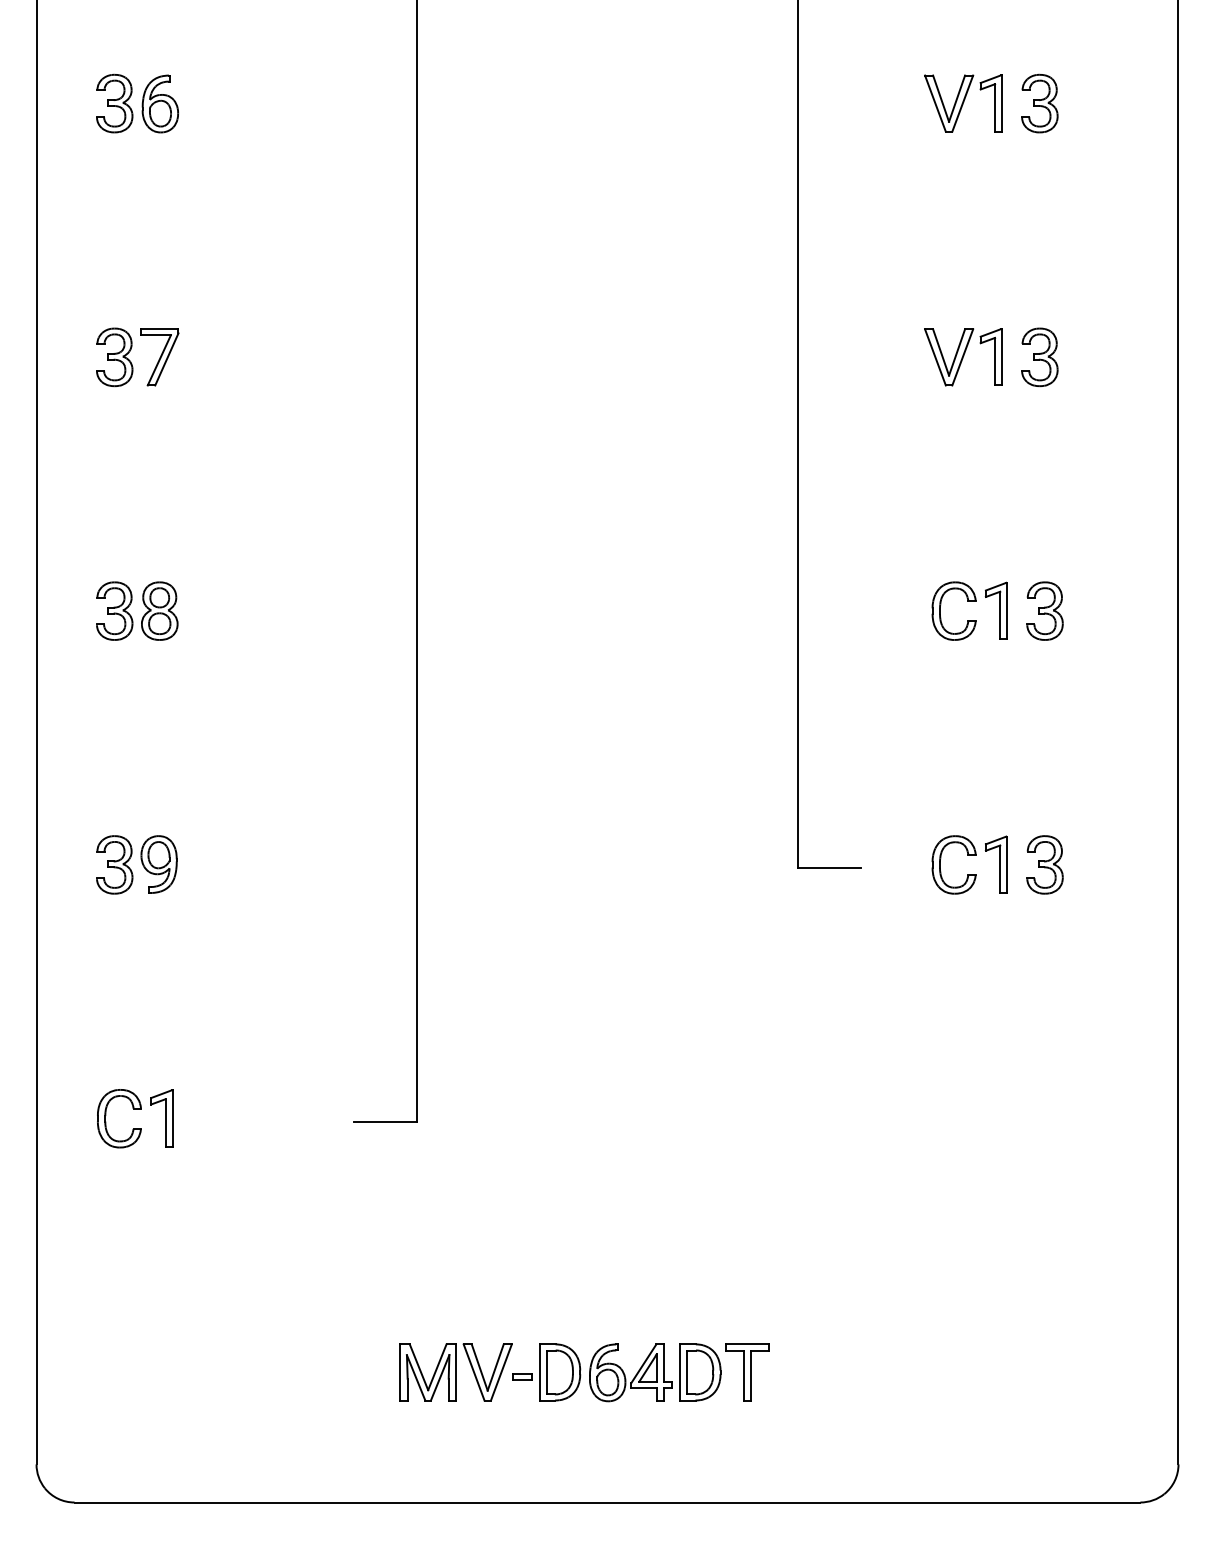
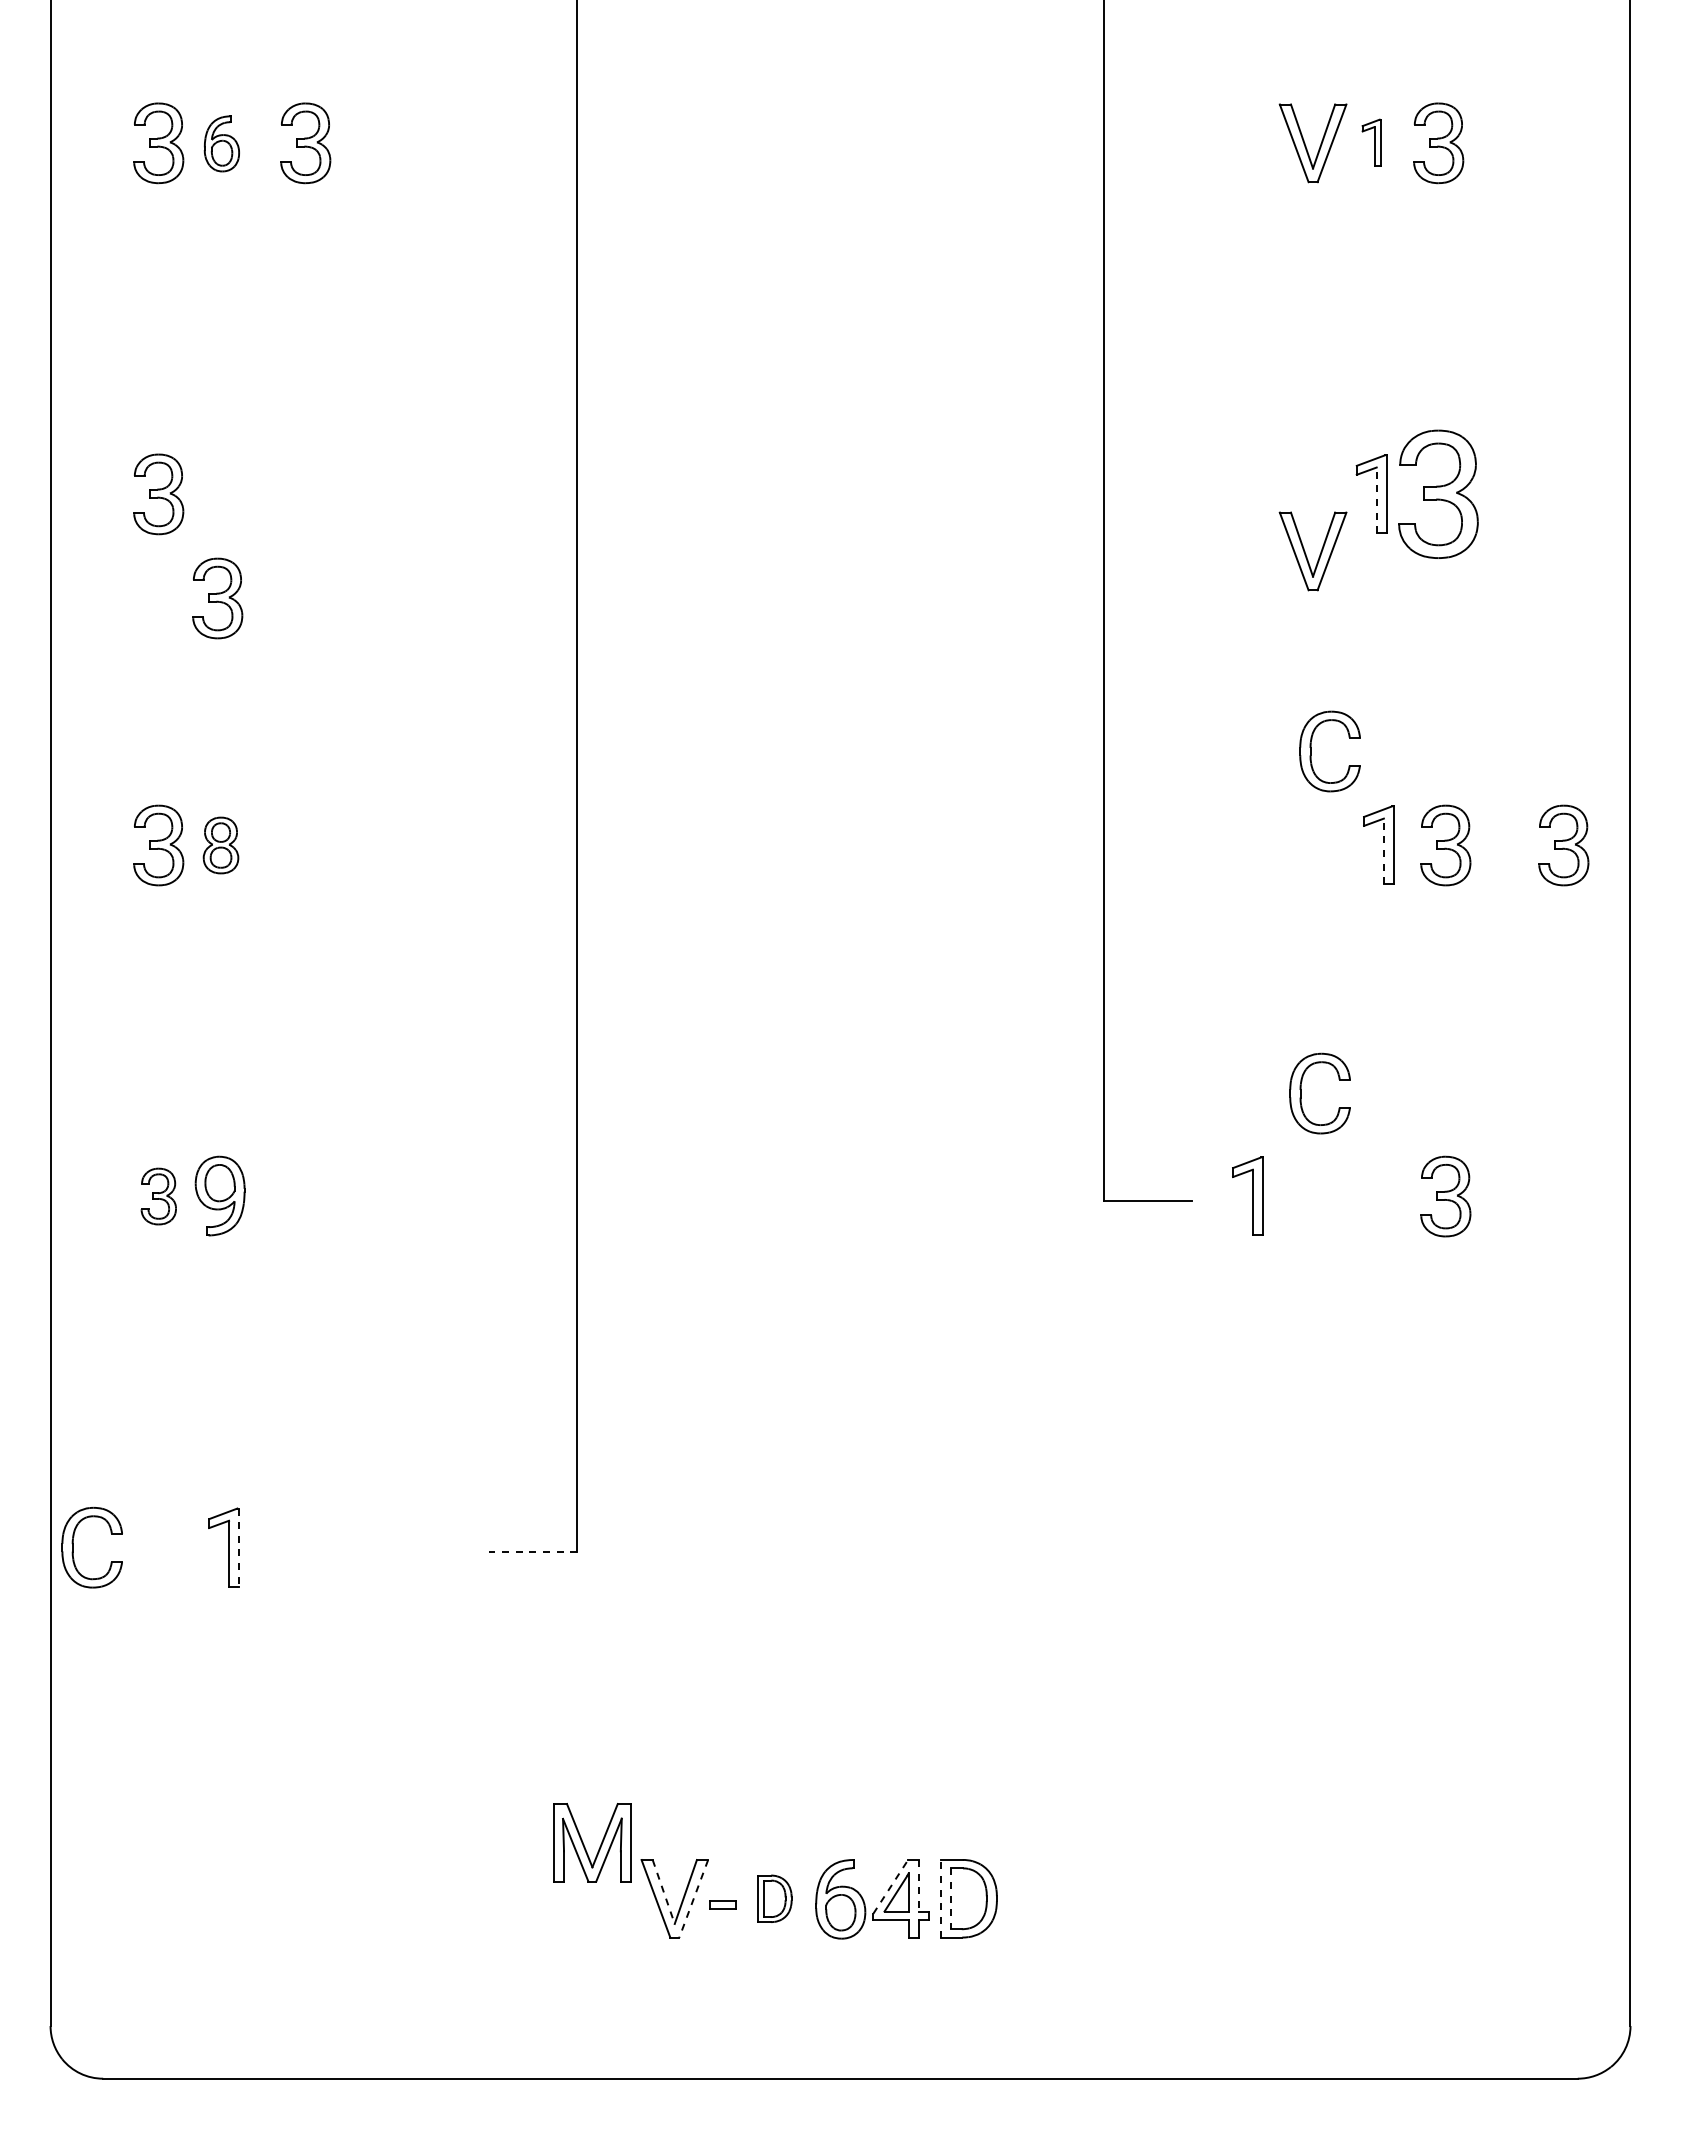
part: (160, 103) -> (221, 143), size x0.7
part: (220, 103) -> (305, 143), added
part: (991, 103) -> (1371, 142), size x0.6
part: (159, 357) -> (220, 494), removed
part: (1039, 357) -> (1438, 494), size x1.6
part: (944, 359) -> (1306, 554), moved
line: (994, 361) -> (1376, 500), solid -> dashed
part: (157, 432) -> (217, 598), added
part: (159, 611) -> (220, 845), size x0.7
part: (940, 611) -> (1311, 751), moved
part: (1130, 611) -> (1563, 845), added
line: (999, 615) -> (1383, 851), solid -> dashed
part: (114, 864) -> (158, 1196), size x0.7
part: (940, 864) -> (1301, 1093), moved
part: (996, 864) -> (1247, 1195), moved
part: (105, 1118) -> (73, 1547), moved
line: (173, 1118) -> (239, 1547), solid -> dashed
line: (385, 1122) -> (533, 1552), solid -> dashed
line: (663, 1362) -> (918, 1885), solid -> dashed
line: (643, 1363) -> (890, 1886), solid -> dashed
line: (479, 1367) -> (663, 1891), solid -> dashed
line: (501, 1372) -> (693, 1899), solid -> dashed
part: (559, 1372) -> (774, 1898), size x0.6
line: (679, 1372) -> (940, 1898), solid -> dashed
line: (687, 1372) -> (951, 1899), solid -> dashed
part: (747, 1372) -> (1034, 1898), removed
part: (423, 1375) -> (585, 1846), moved

